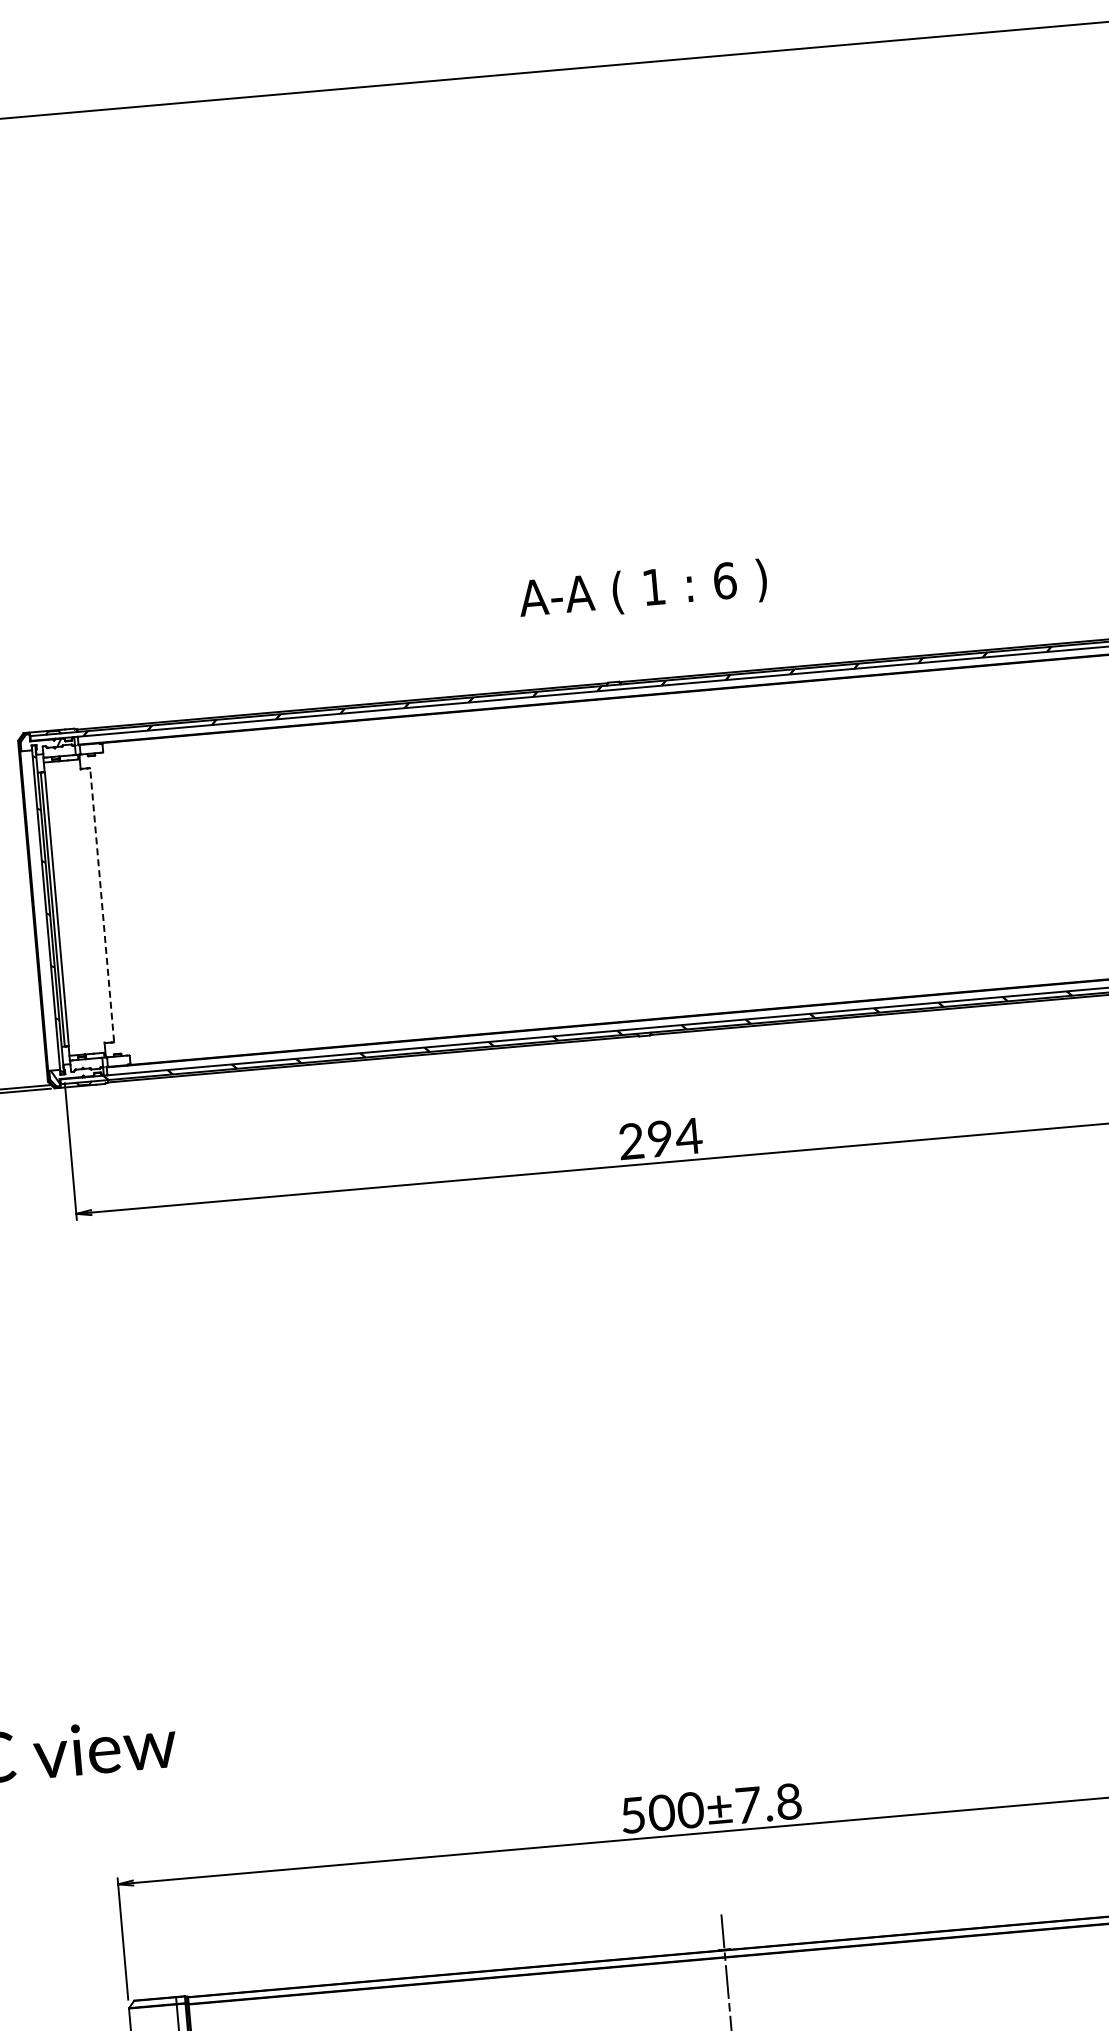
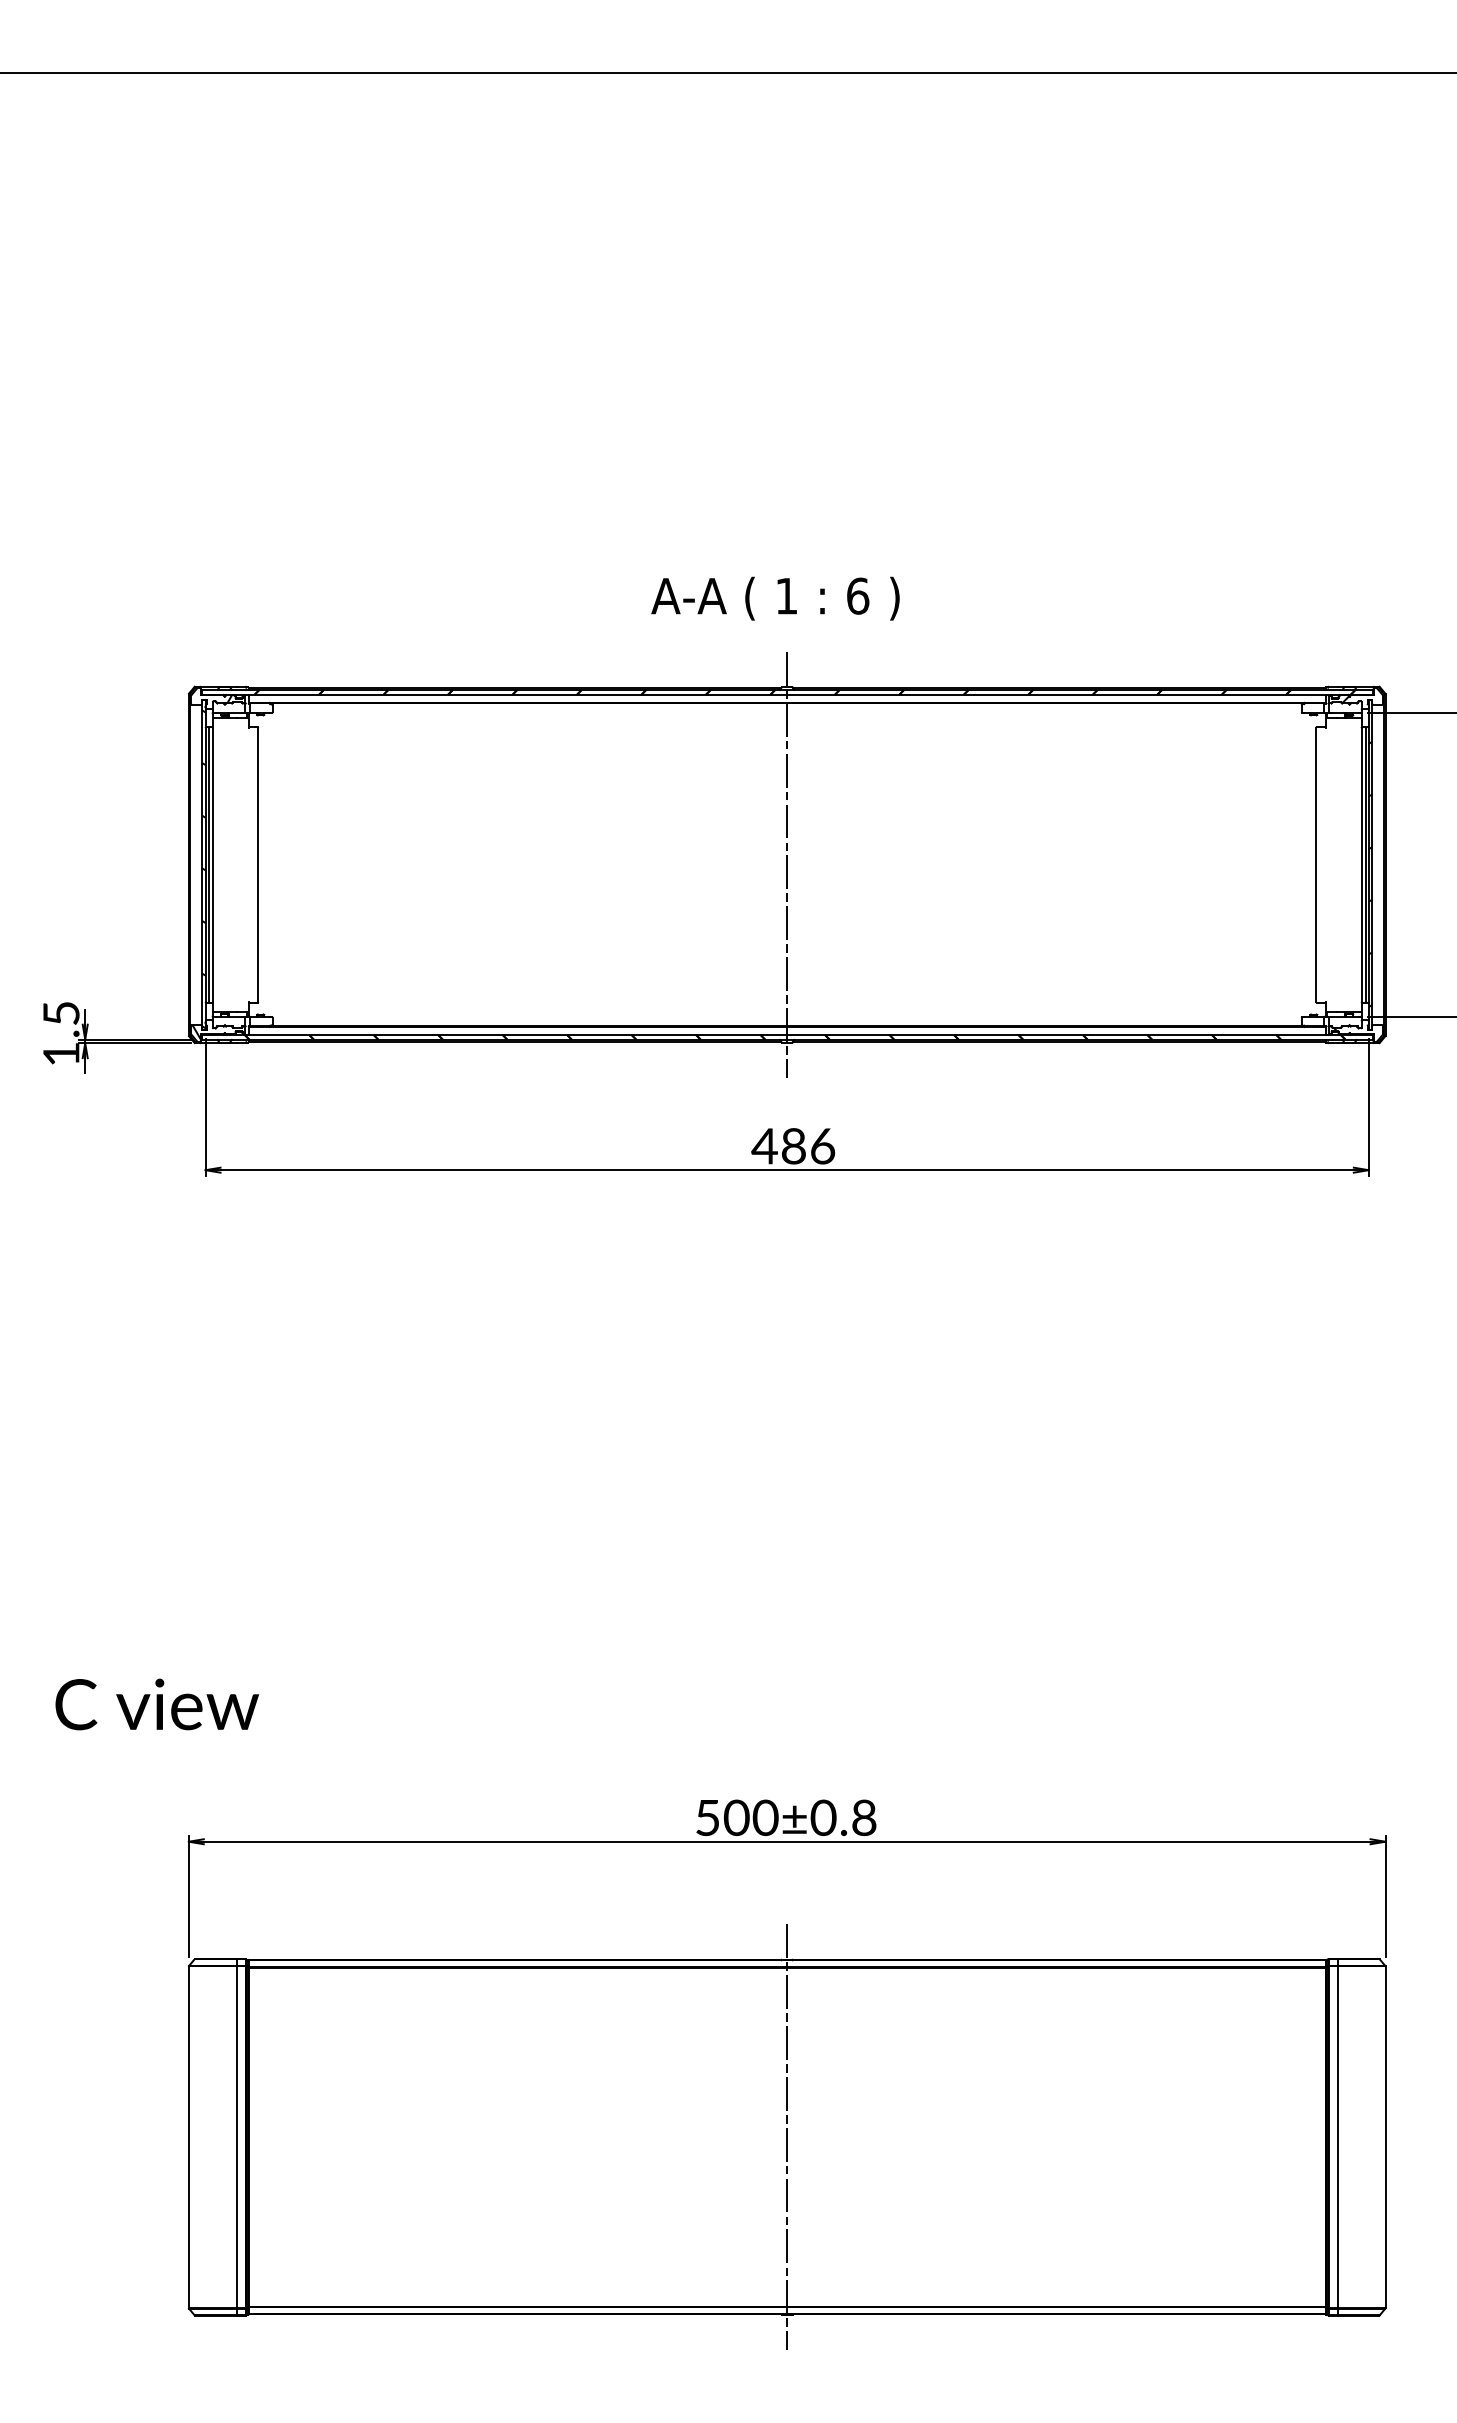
text: (643, 590) -> (775, 598), moved
line: (629, 858) -> (787, 864), added
line: (102, 904) -> (258, 864), dashed -> solid
text: (659, 1139) -> (793, 1146), 294 -> 486
text: (748, 1804) -> (823, 1817), 500±7.8 -> 500±0.8

